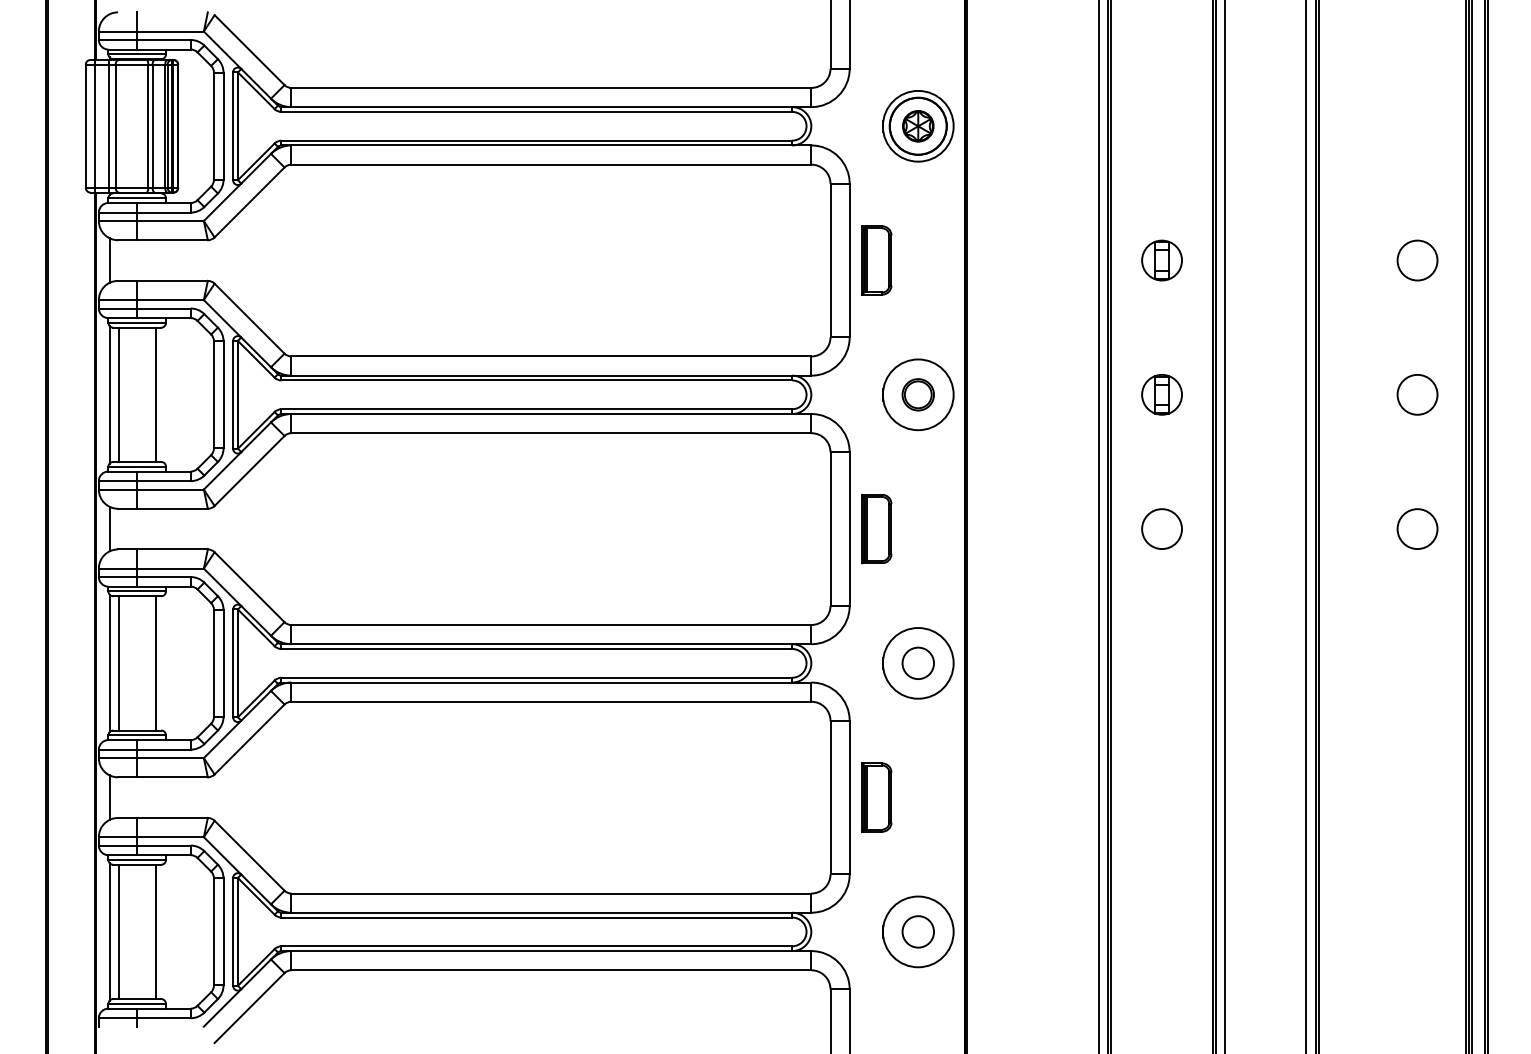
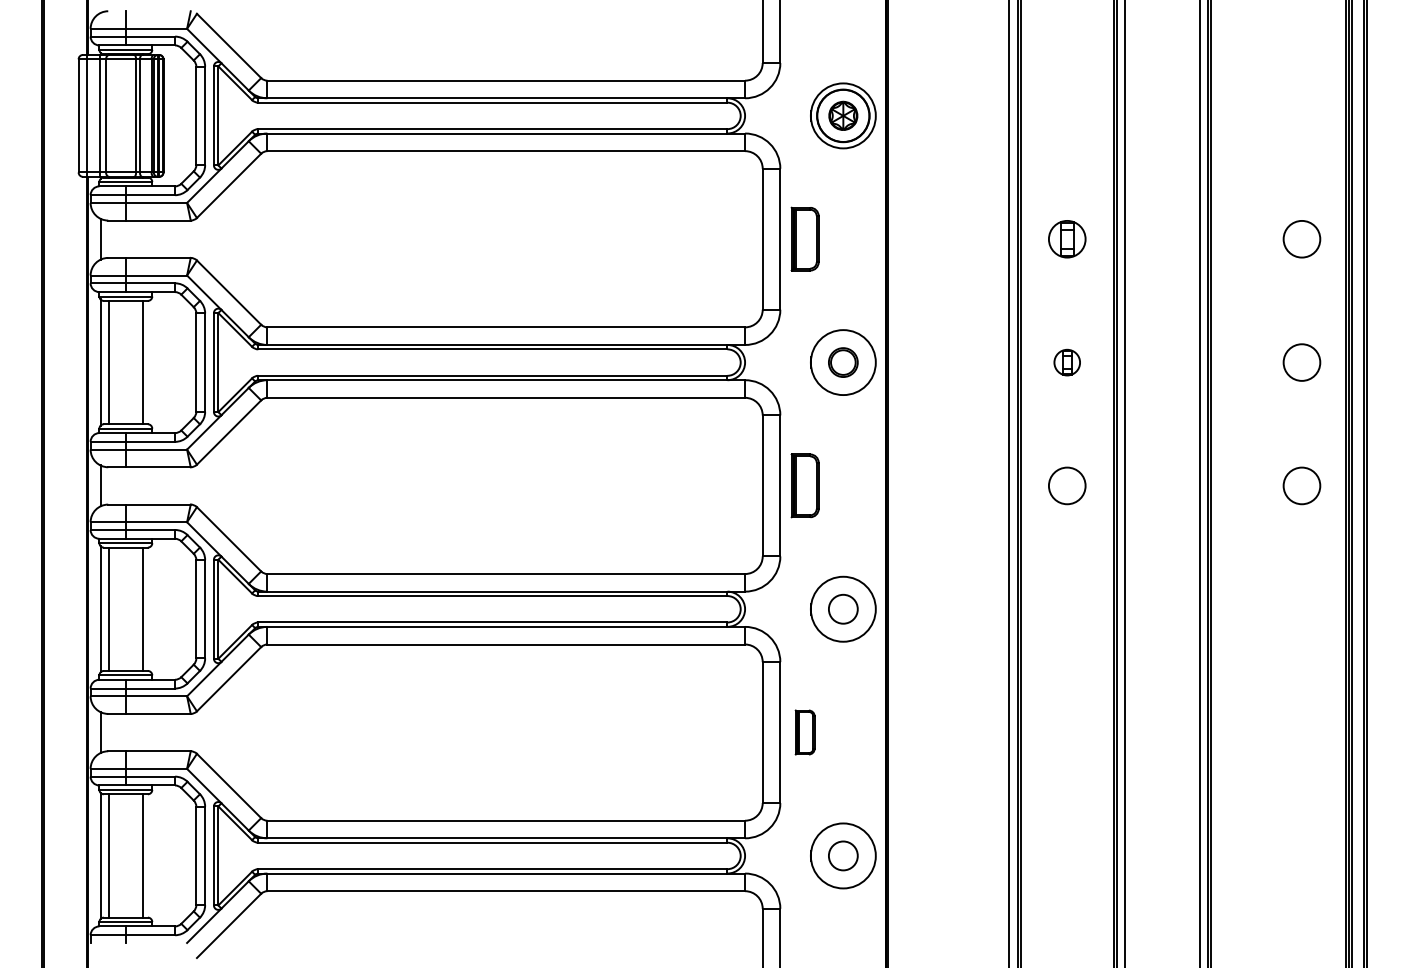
part: (1161, 394) -> (1066, 362), size x0.7
part: (876, 797) -> (804, 732), size x0.7

